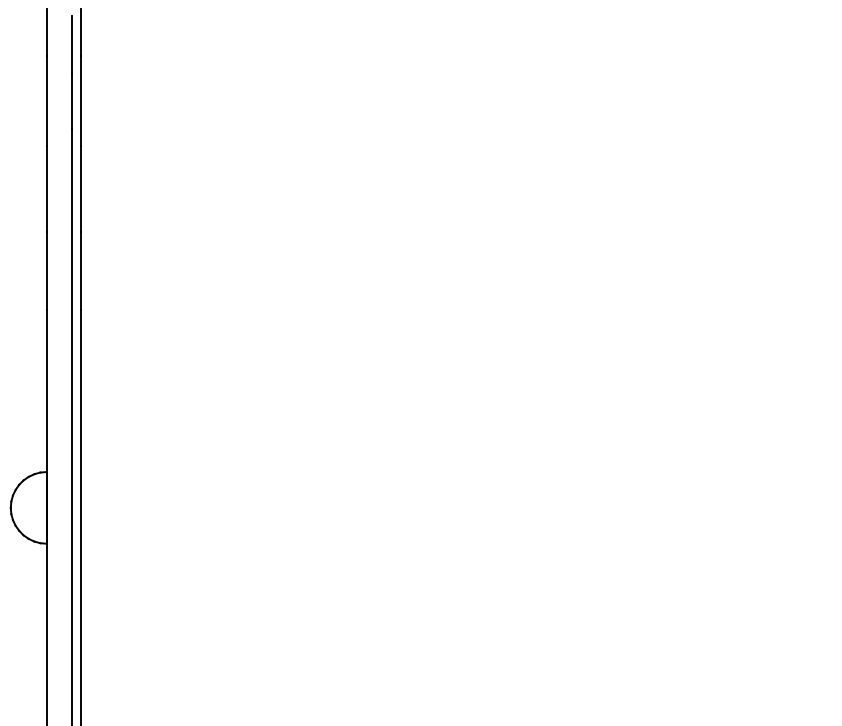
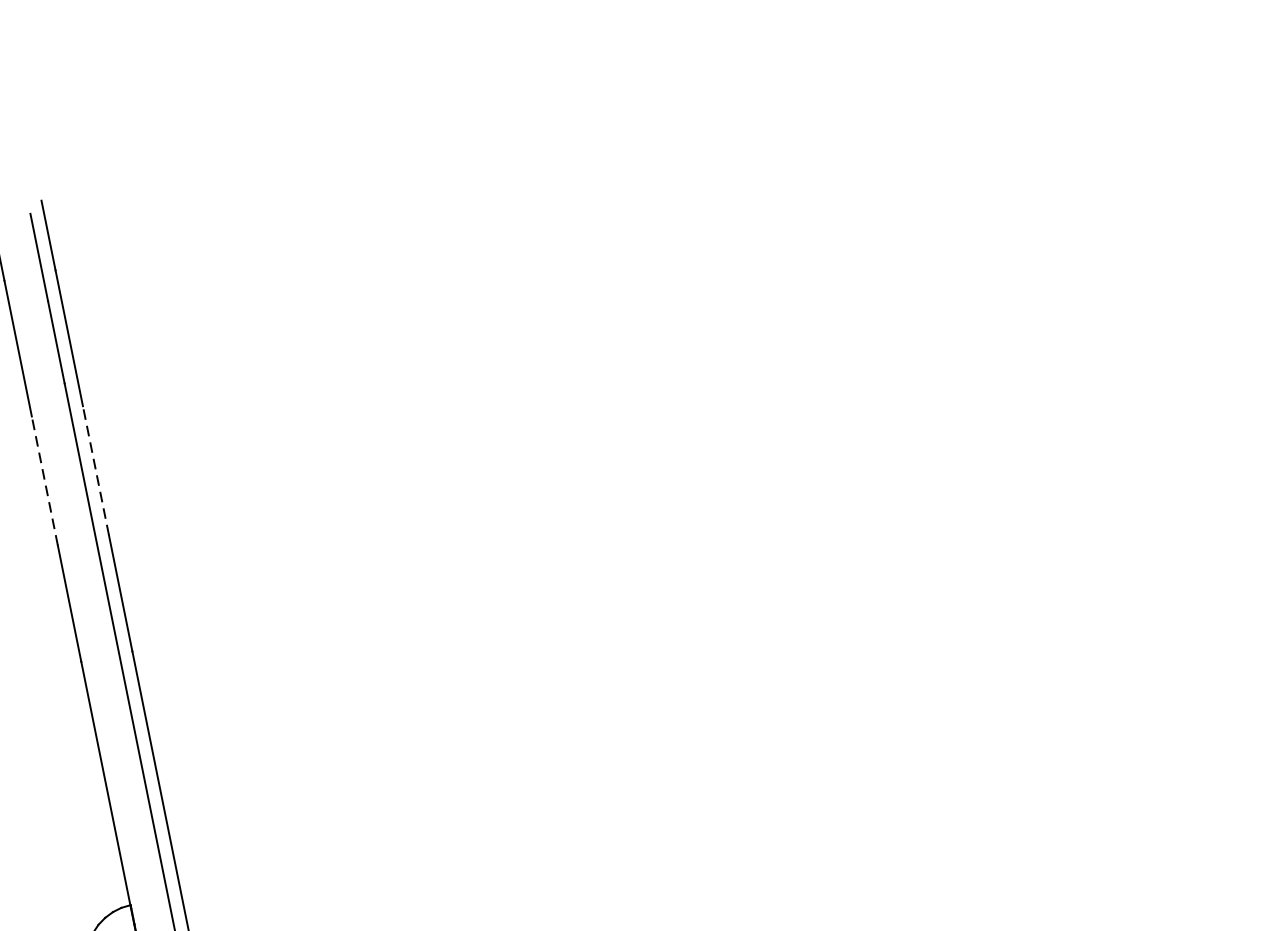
line: (46, 188) -> (44, 480), solid -> dashed
line: (80, 188) -> (95, 469), solid -> dashed

